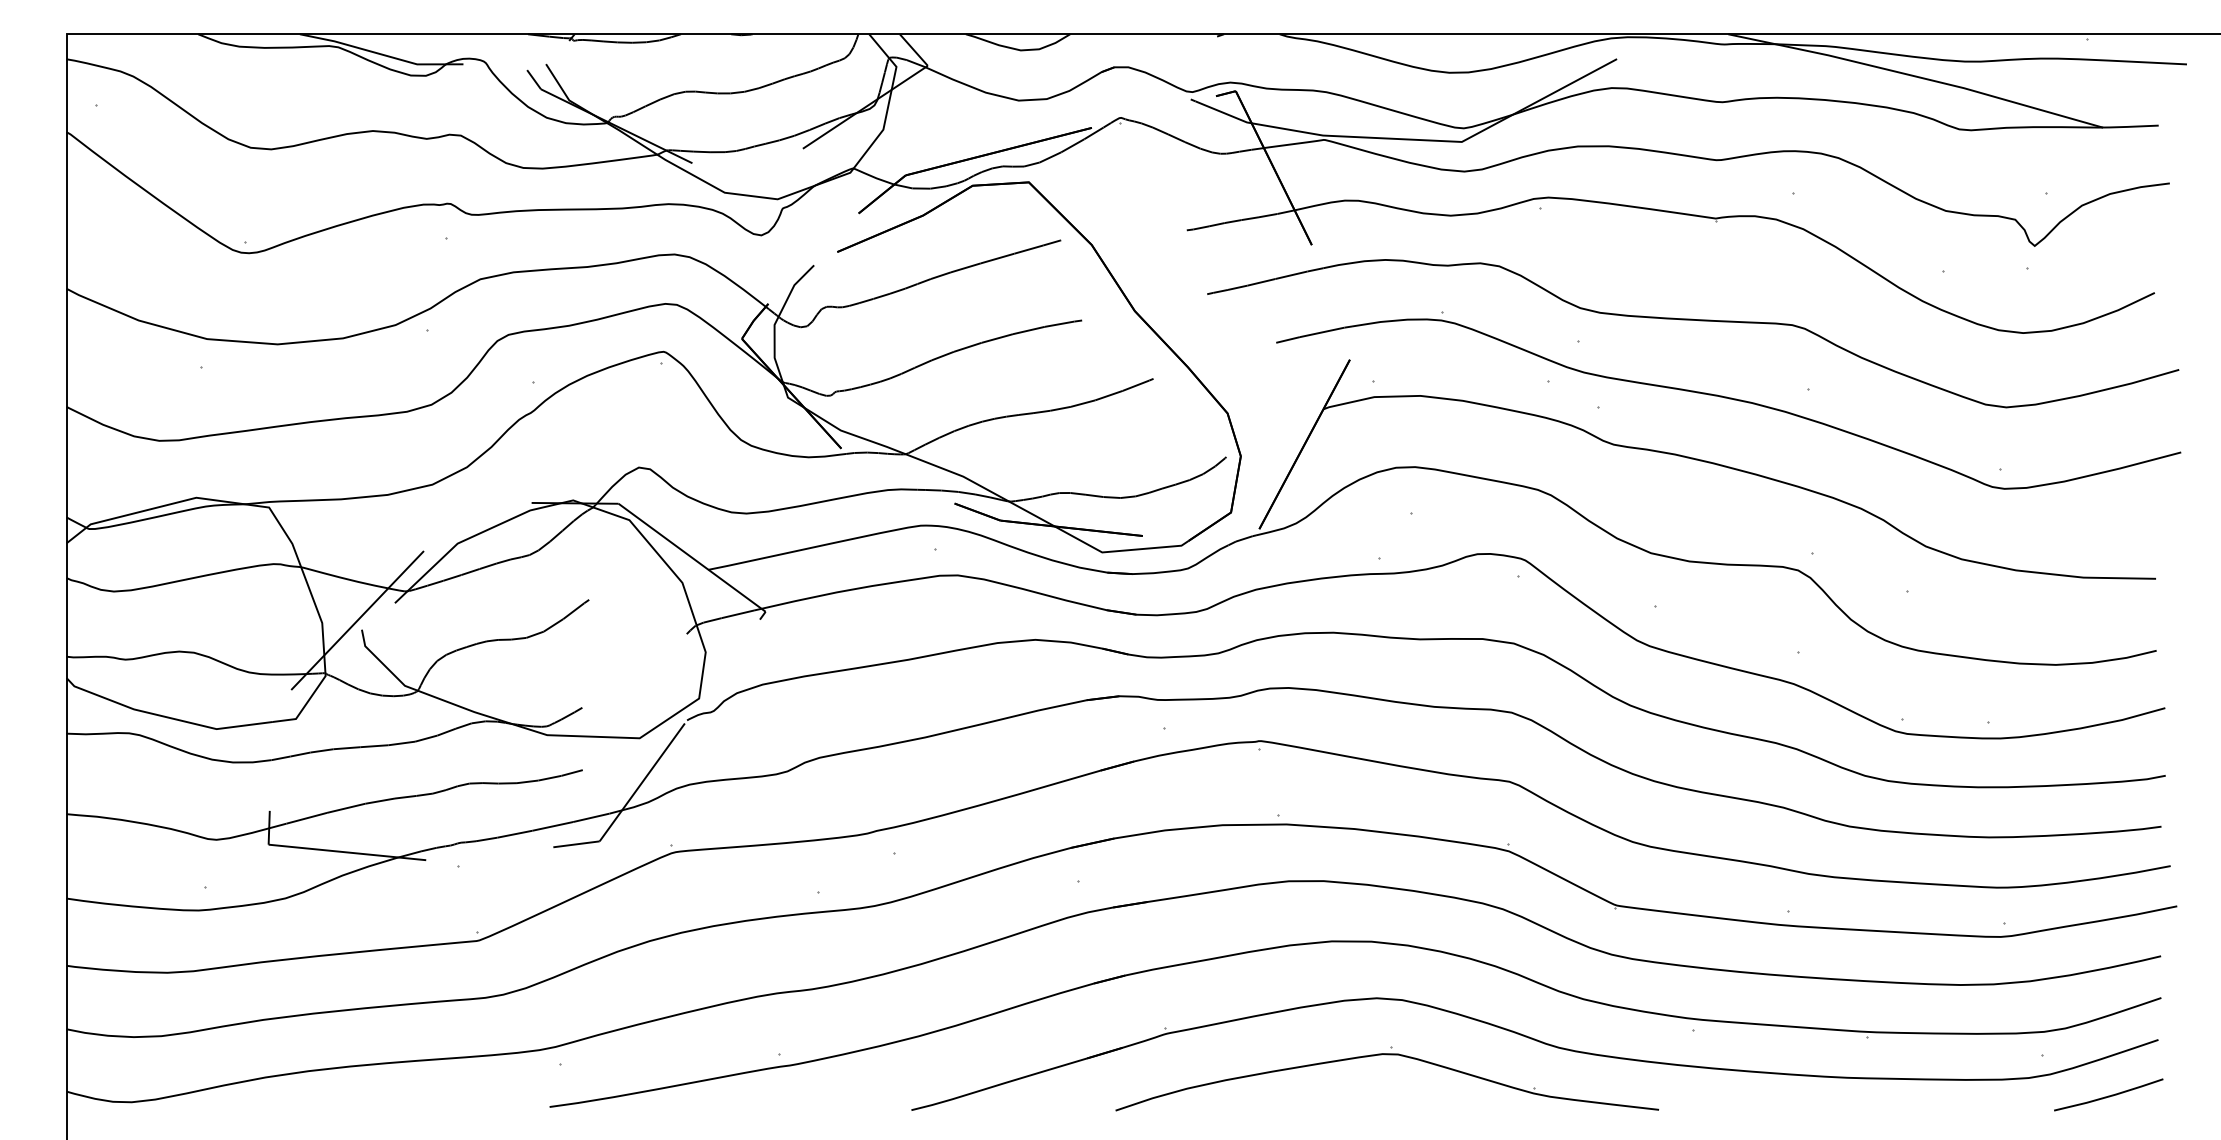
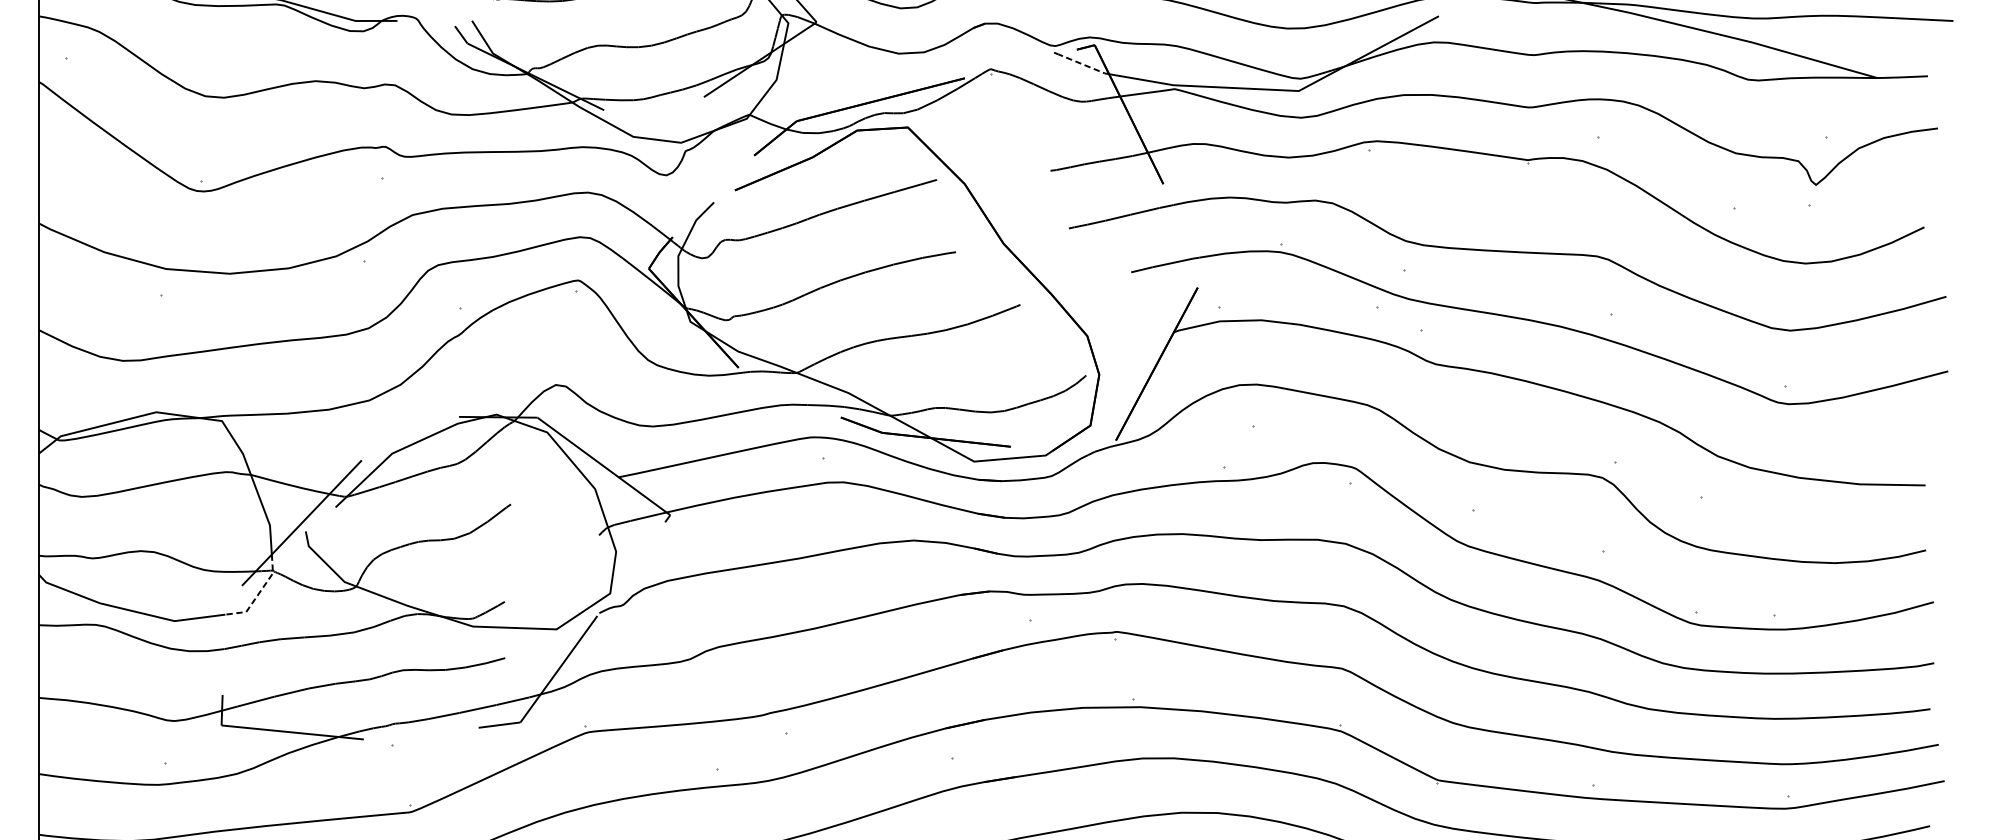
line: (1224, 113) -> (1084, 65), solid -> dashed
line: (309, 698) -> (258, 593), solid -> dashed

